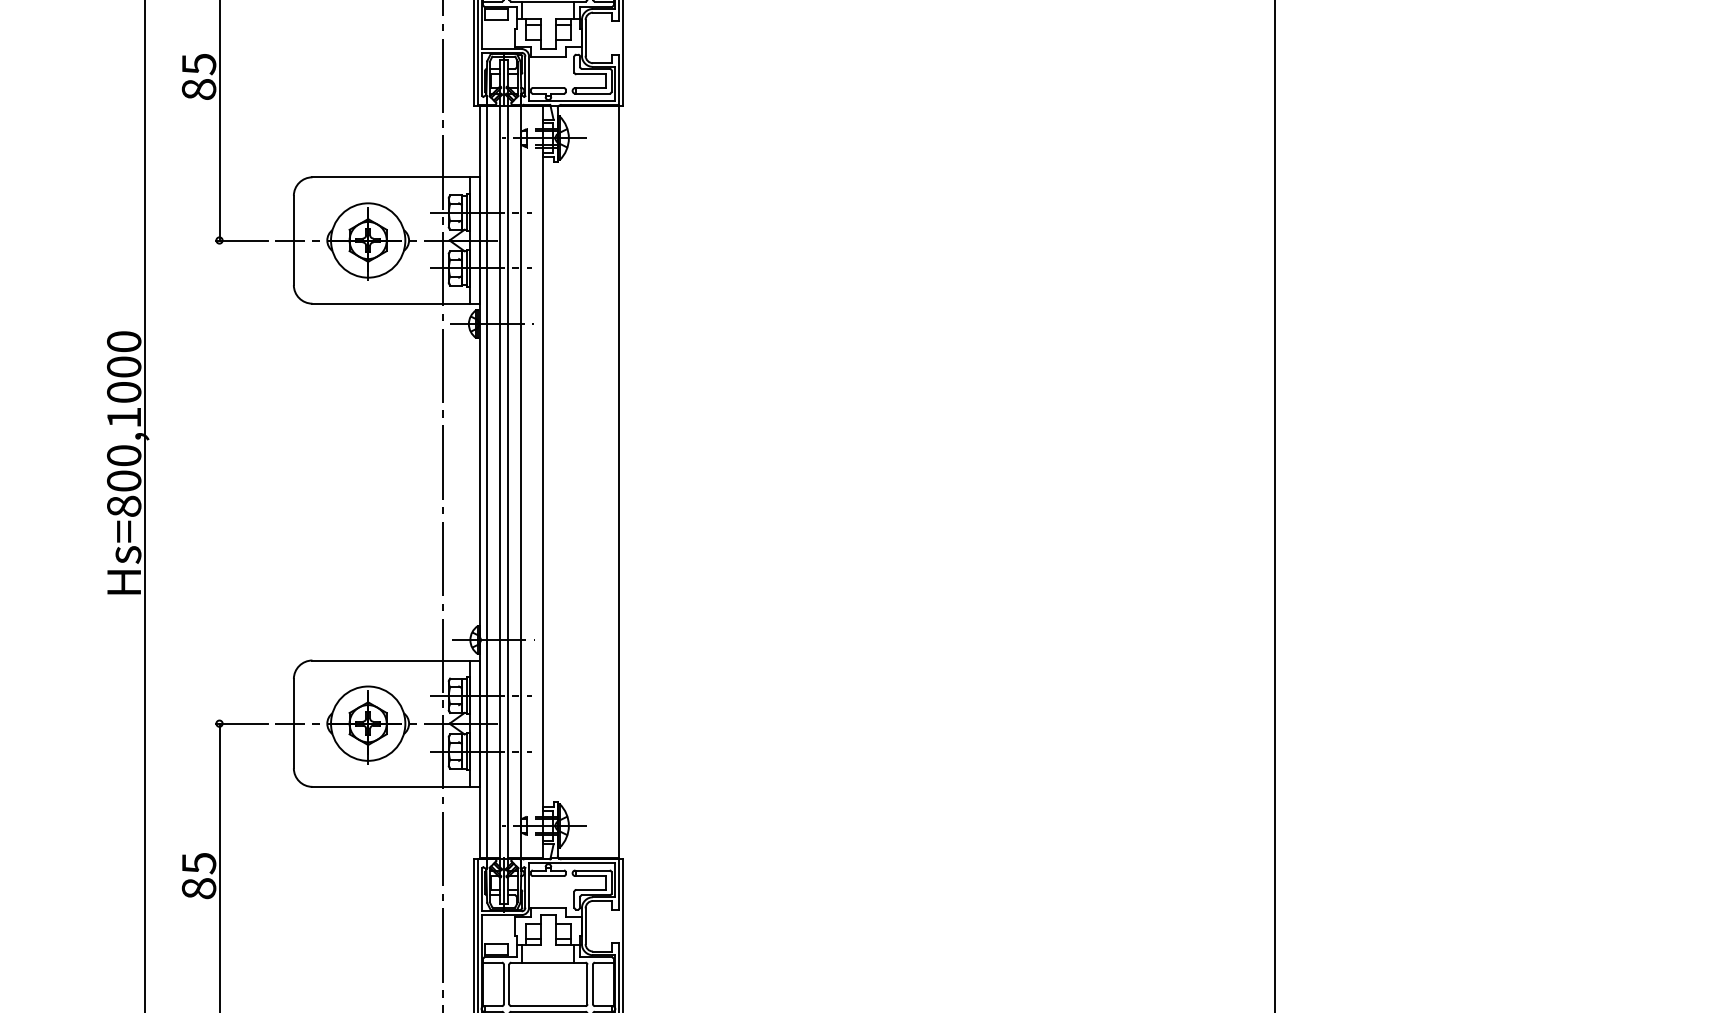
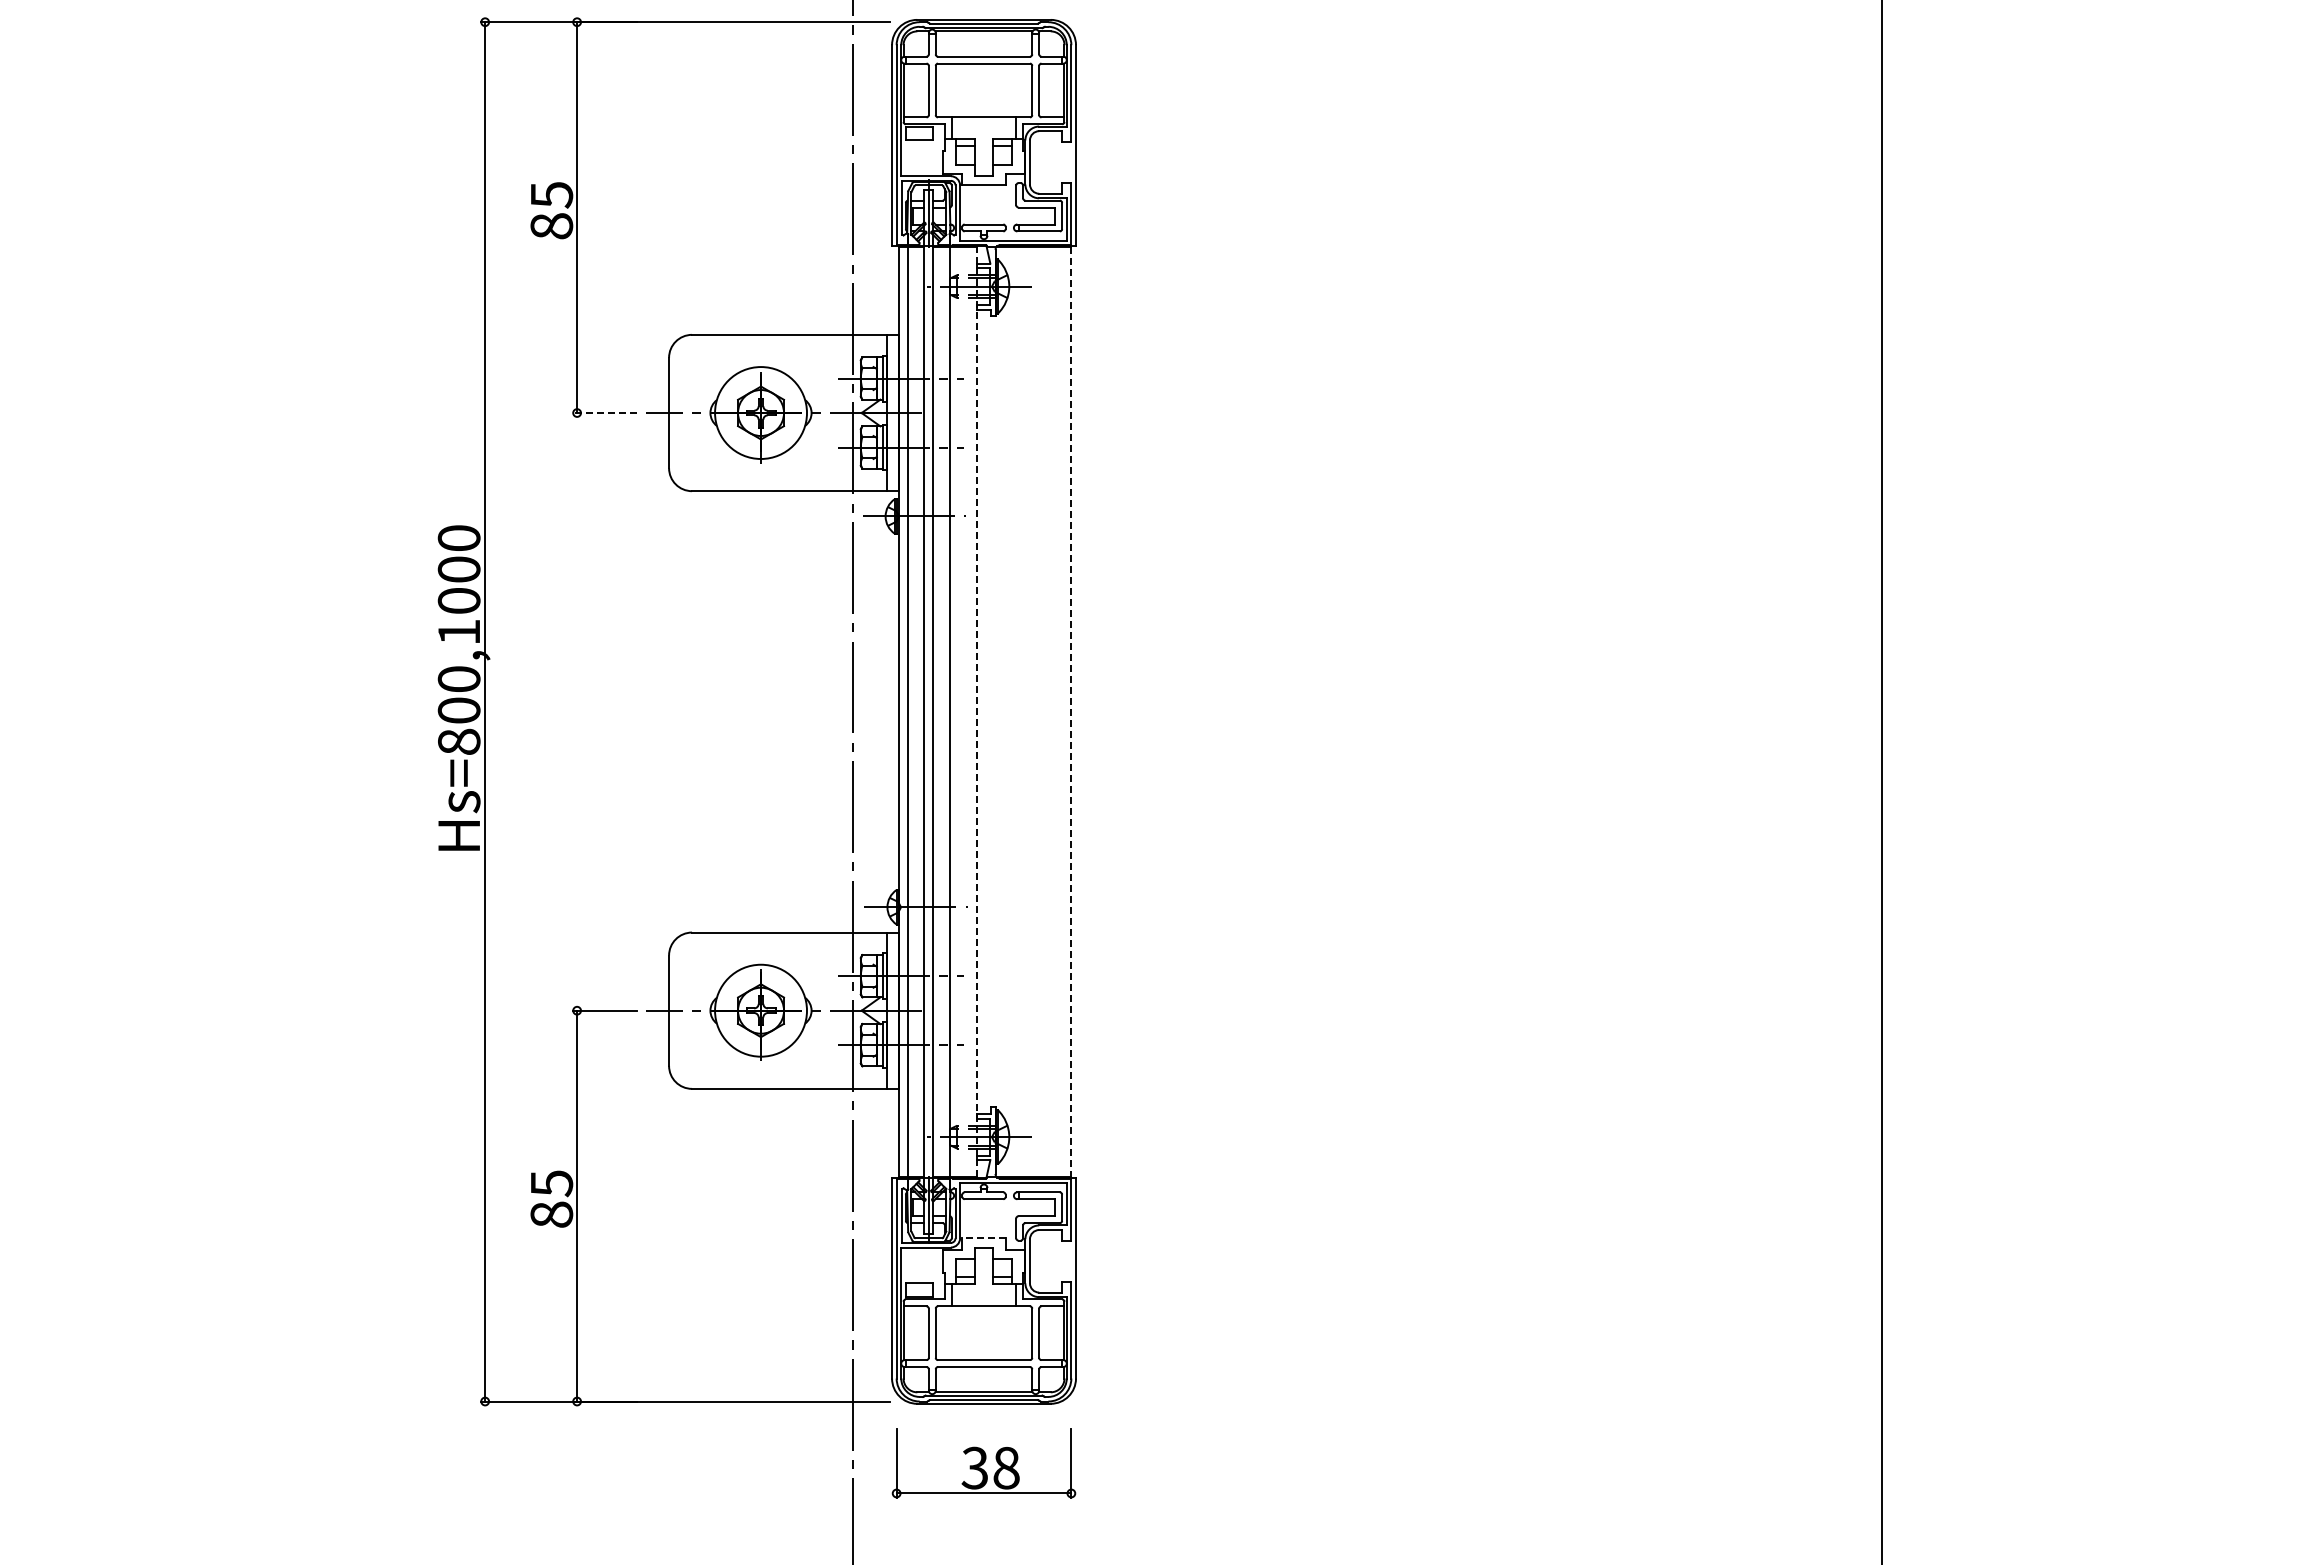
line: (241, 240) -> (604, 413), solid -> dashed
line: (543, 481) -> (977, 711), solid -> dashed
line: (619, 482) -> (1071, 712), solid -> dashed
line: (548, 907) -> (984, 1238), solid -> dashed

